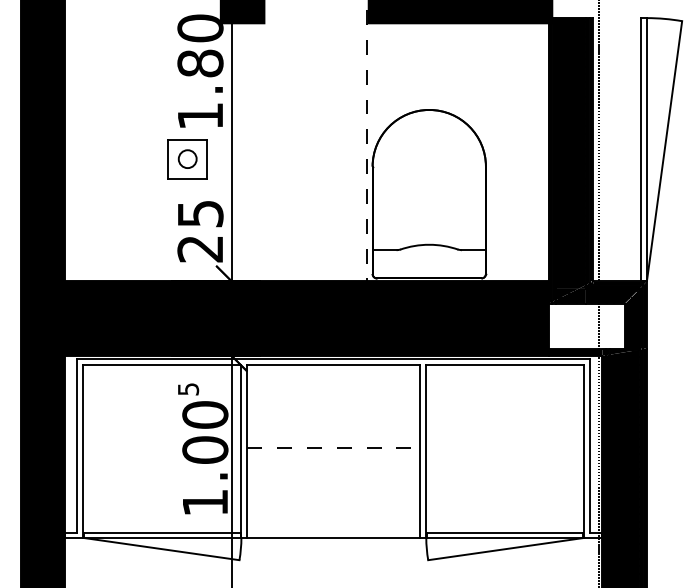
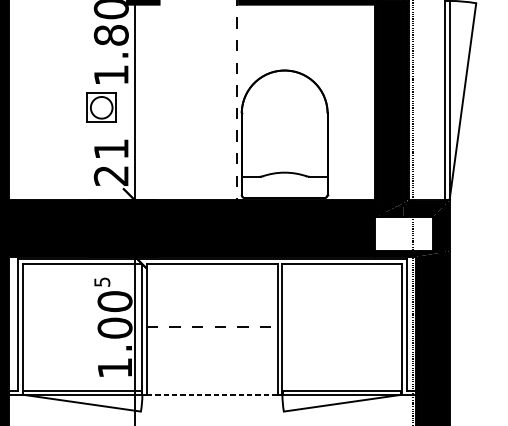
circle: (187, 159) -> (101, 108), size x1.6
text: (200, 214) -> (111, 149), 25 -> 21
line: (334, 537) -> (212, 394), solid -> dashed

